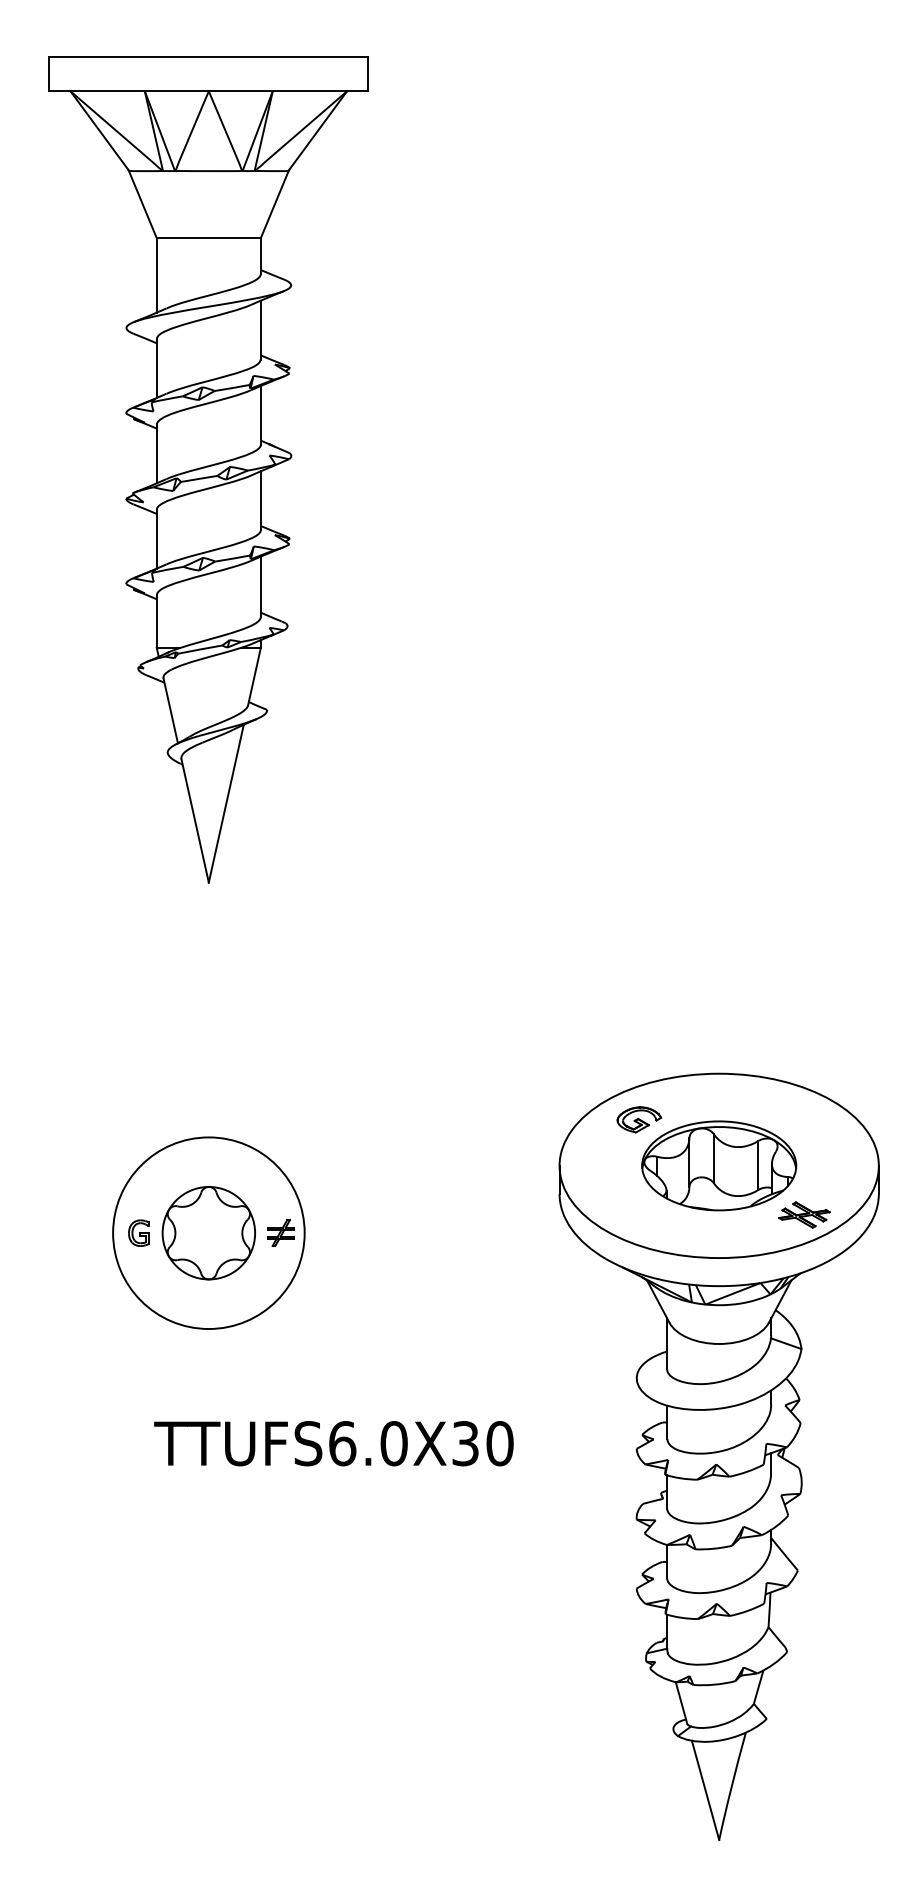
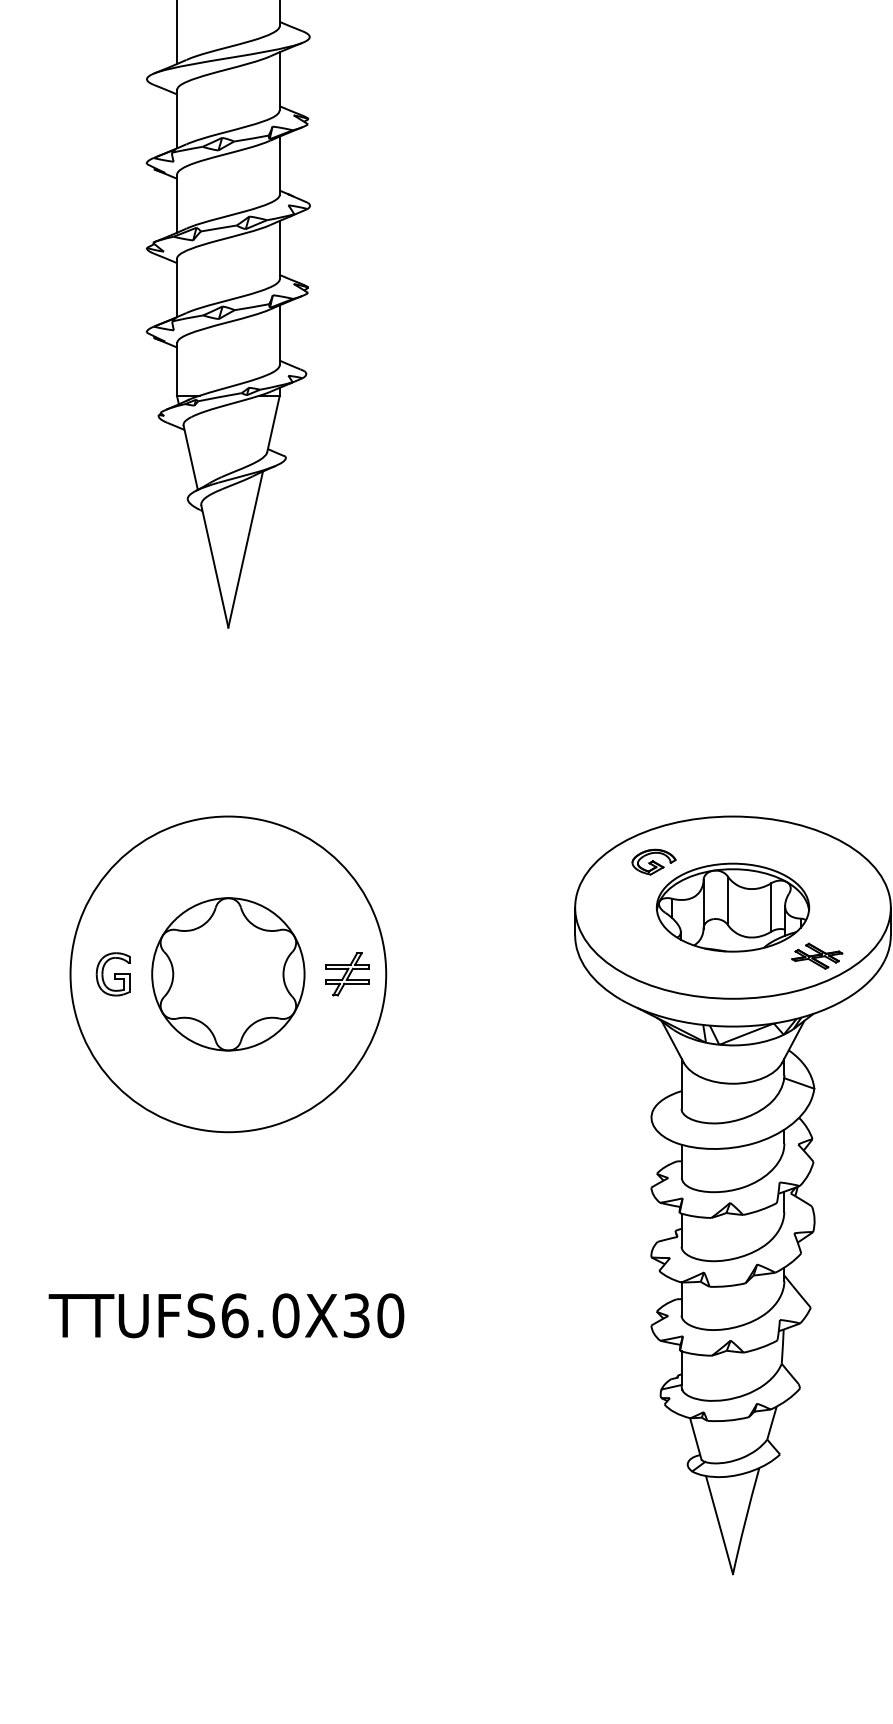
part: (208, 1232) -> (228, 973), size x1.67
text: (333, 1443) -> (226, 1315), moved

